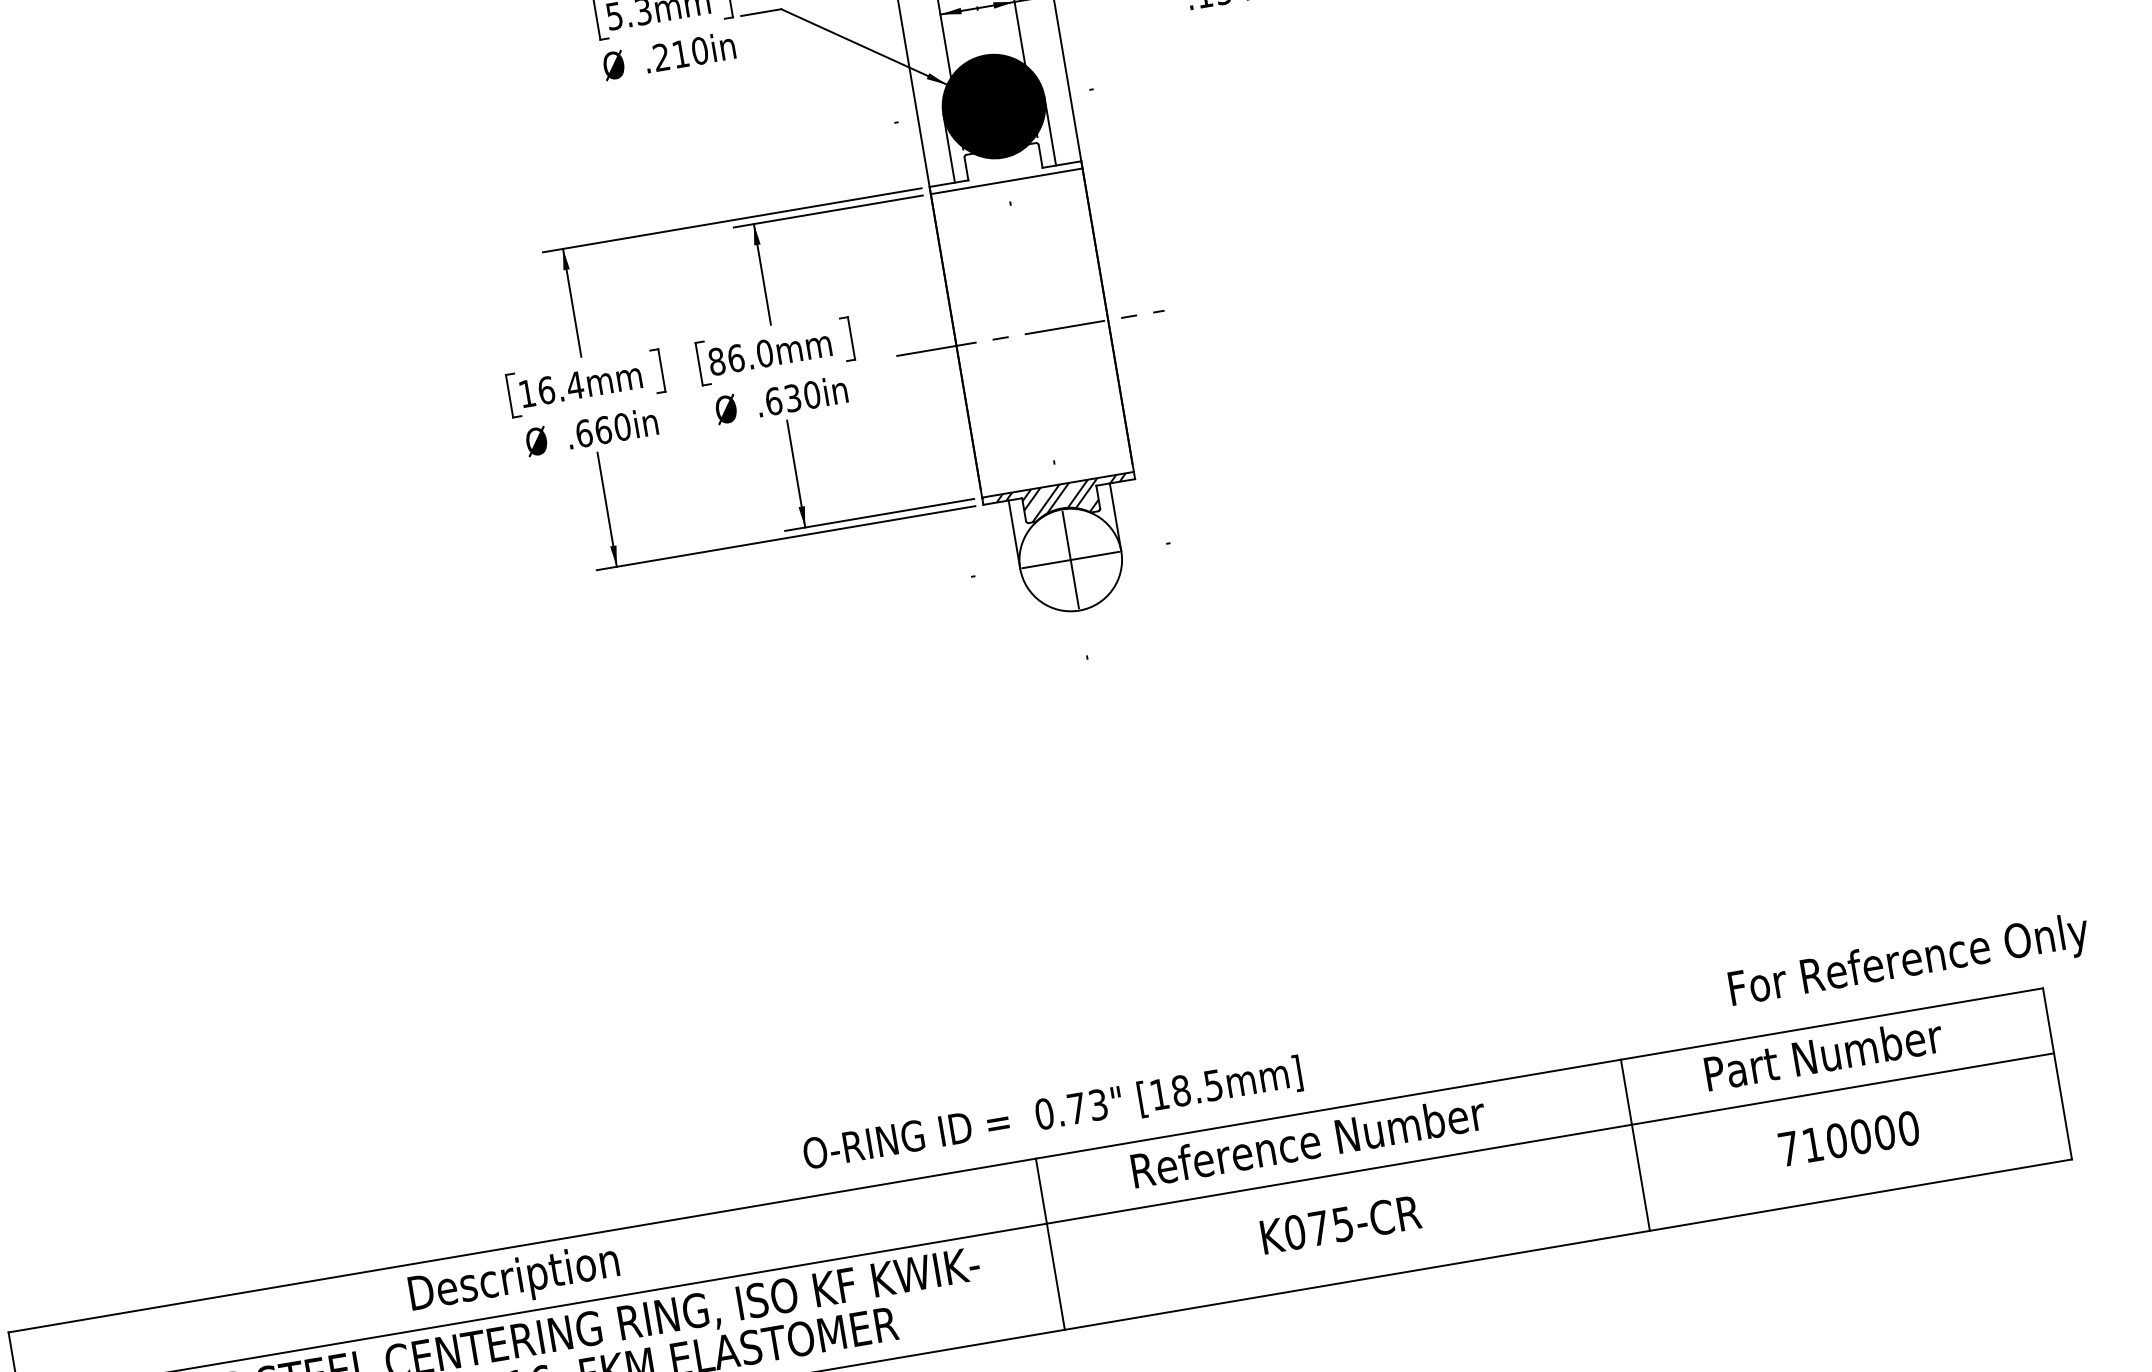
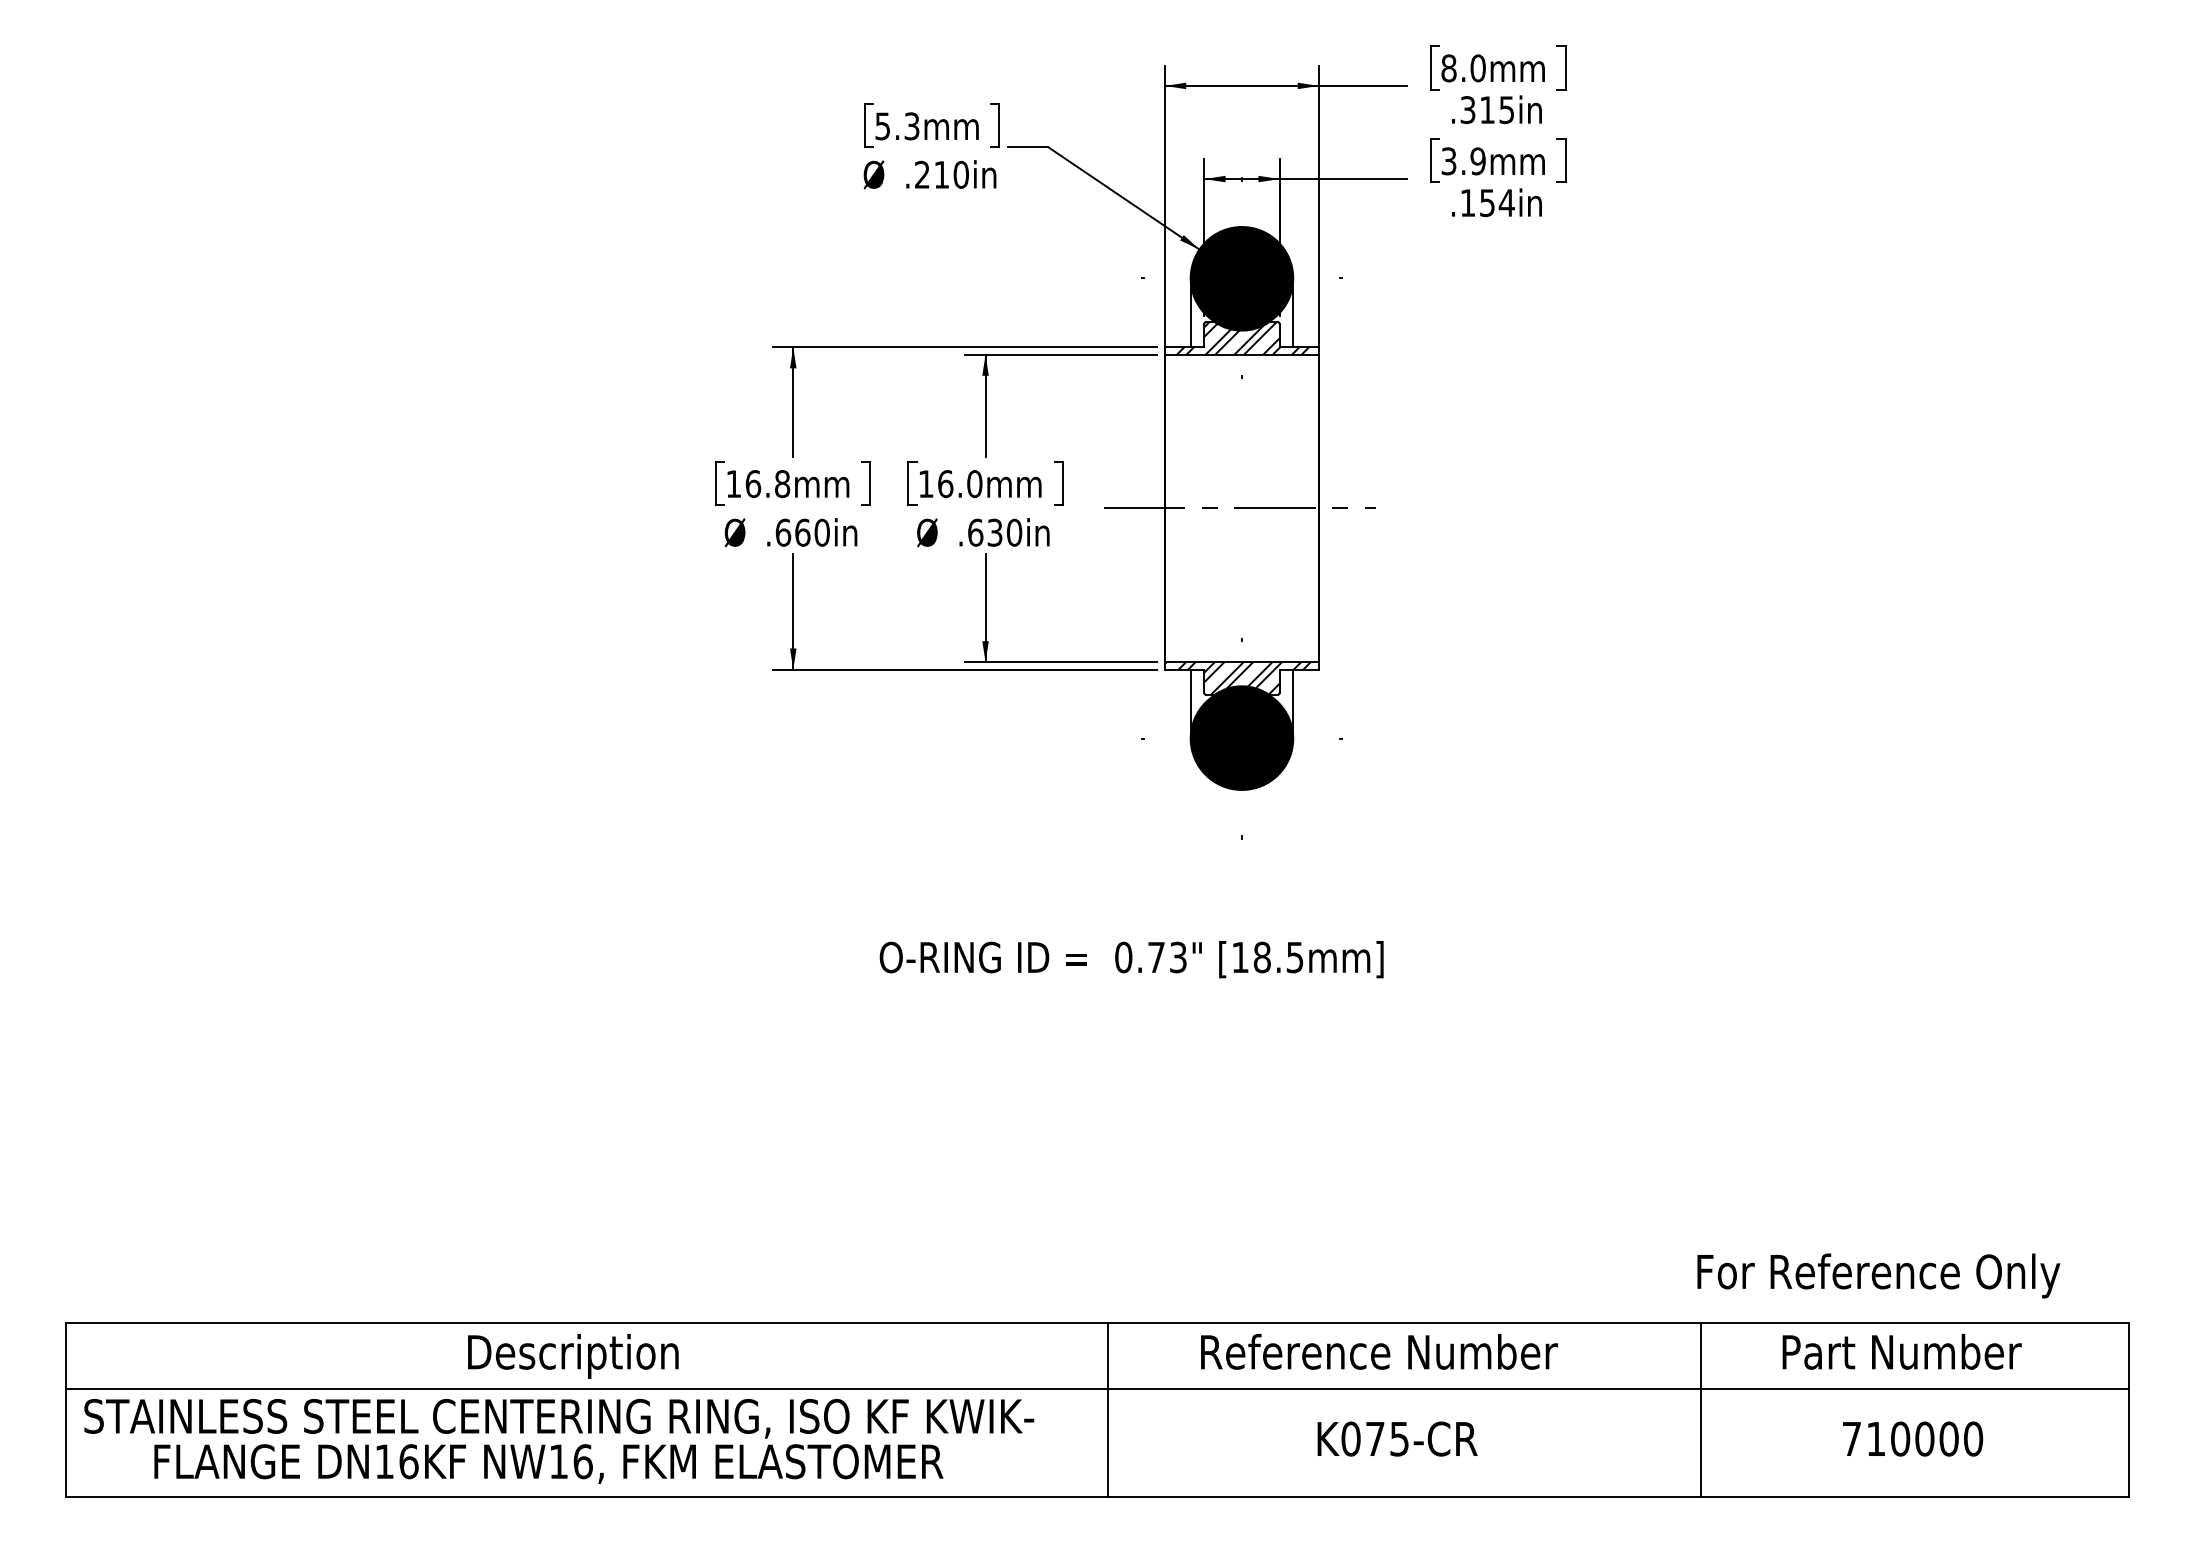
hatch: (999, 165) -> (1237, 337), added
text: (716, 362) -> (925, 484), 86.0mm -> 16.0mm
text: (575, 386) -> (782, 484), 16.4mm -> 16.8mm
fill: (1070, 559) -> (1241, 738), added
text: (1909, 962) -> (1878, 1275), moved
text: (1052, 1114) -> (1131, 959), moved

